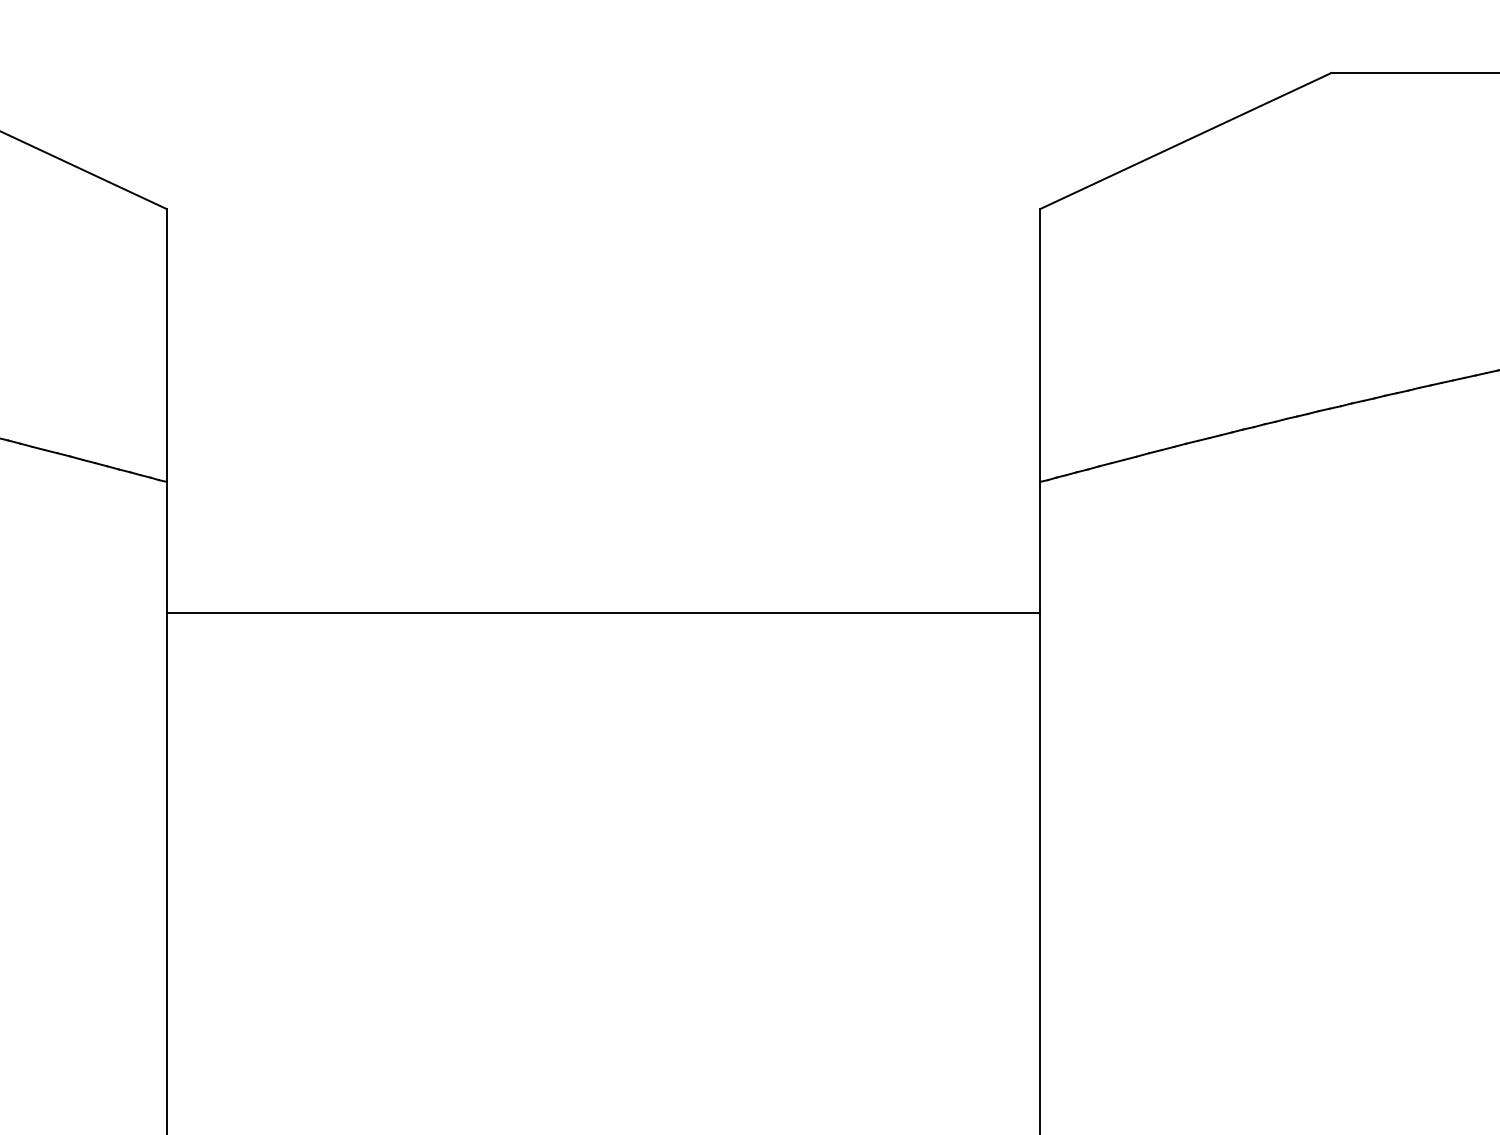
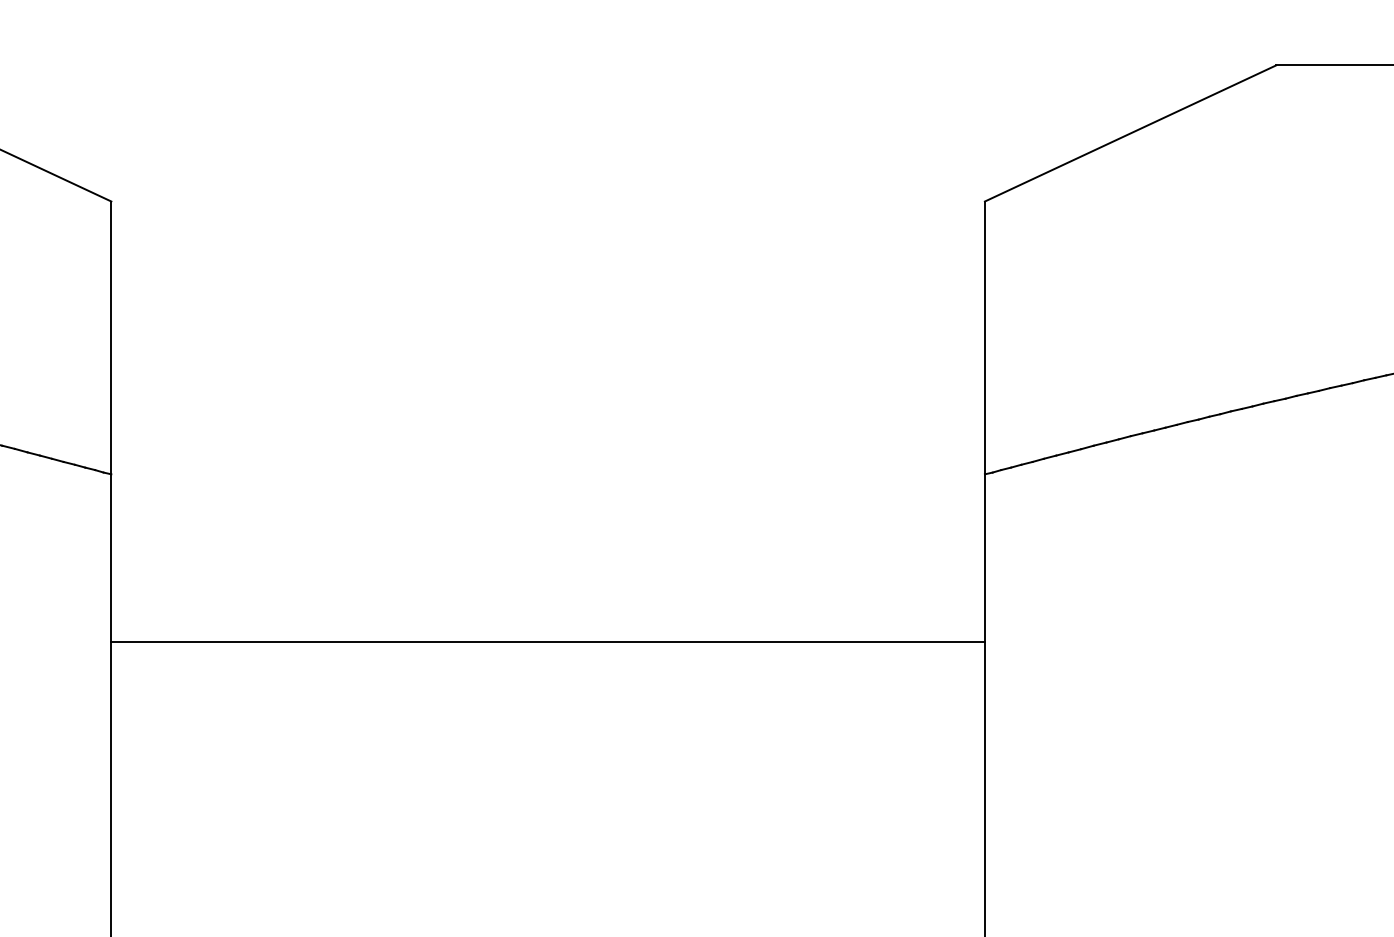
line: (603, 612) -> (548, 641), moved

